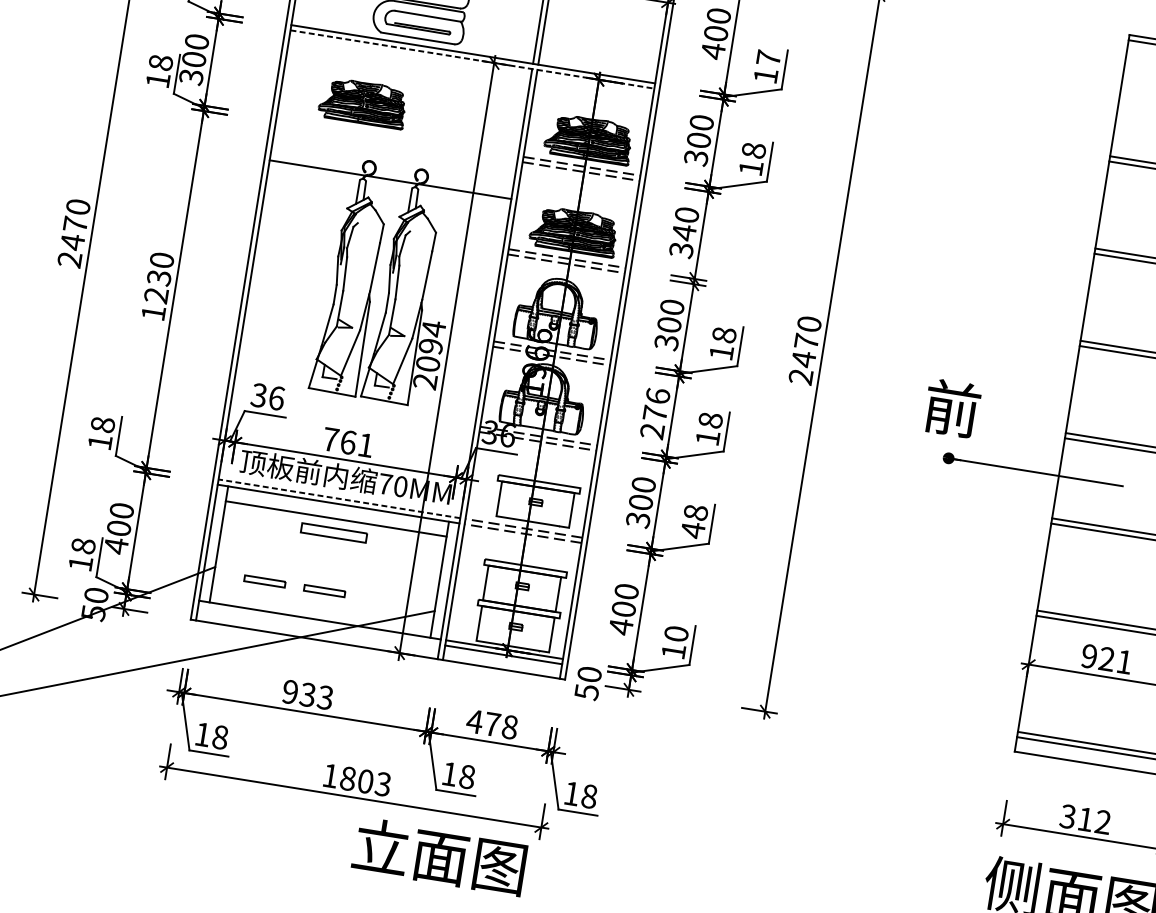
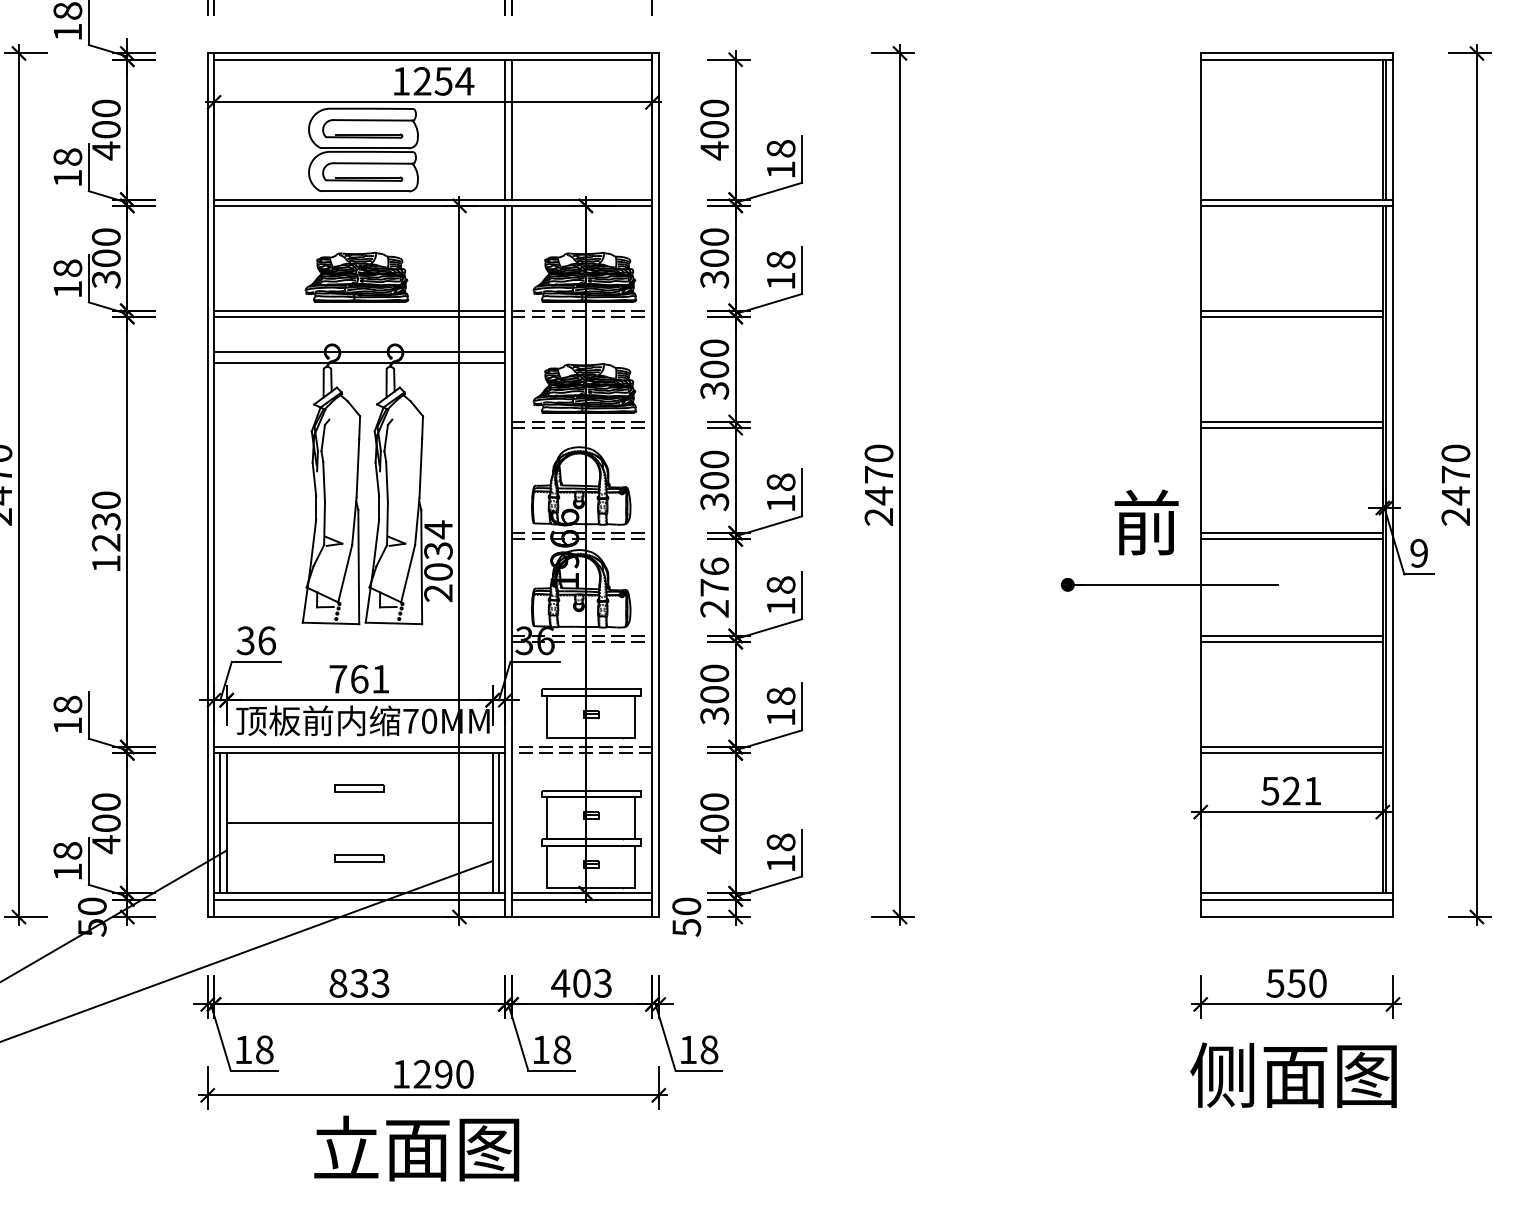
text: (768, 58) -> (780, 148), 17 -> 18
line: (472, 59) -> (433, 205), dashed -> solid
part: (362, 102) -> (356, 276), moved
line: (397, 136) -> (359, 310), added
line: (396, 142) -> (359, 317), added
line: (391, 171) -> (359, 352), added
text: (684, 232) -> (714, 369), 340 -> 300
text: (430, 346) -> (438, 551), 2094 -> 2034
text: (952, 408) -> (1146, 522), moved
line: (339, 499) -> (359, 747), dashed -> solid
line: (336, 519) -> (359, 823), moved
text: (693, 530) -> (781, 717), 48 -> 18
part: (333, 533) -> (359, 788), size x0.62
line: (213, 543) -> (220, 823), added
line: (444, 580) -> (498, 823), added
part: (264, 581) -> (287, 858), removed
line: (319, 625) -> (359, 899), added
text: (676, 634) -> (781, 842), 10 -> 18
text: (1089, 655) -> (1270, 790), 921 -> 521
text: (290, 692) -> (338, 983), 933 -> 833
text: (501, 725) -> (592, 983), 478 -> 403
text: (365, 780) -> (443, 1073), 1803 -> 1290
text: (1085, 819) -> (1296, 983), 312 -> 550
text: (439, 856) -> (416, 1148), moved

